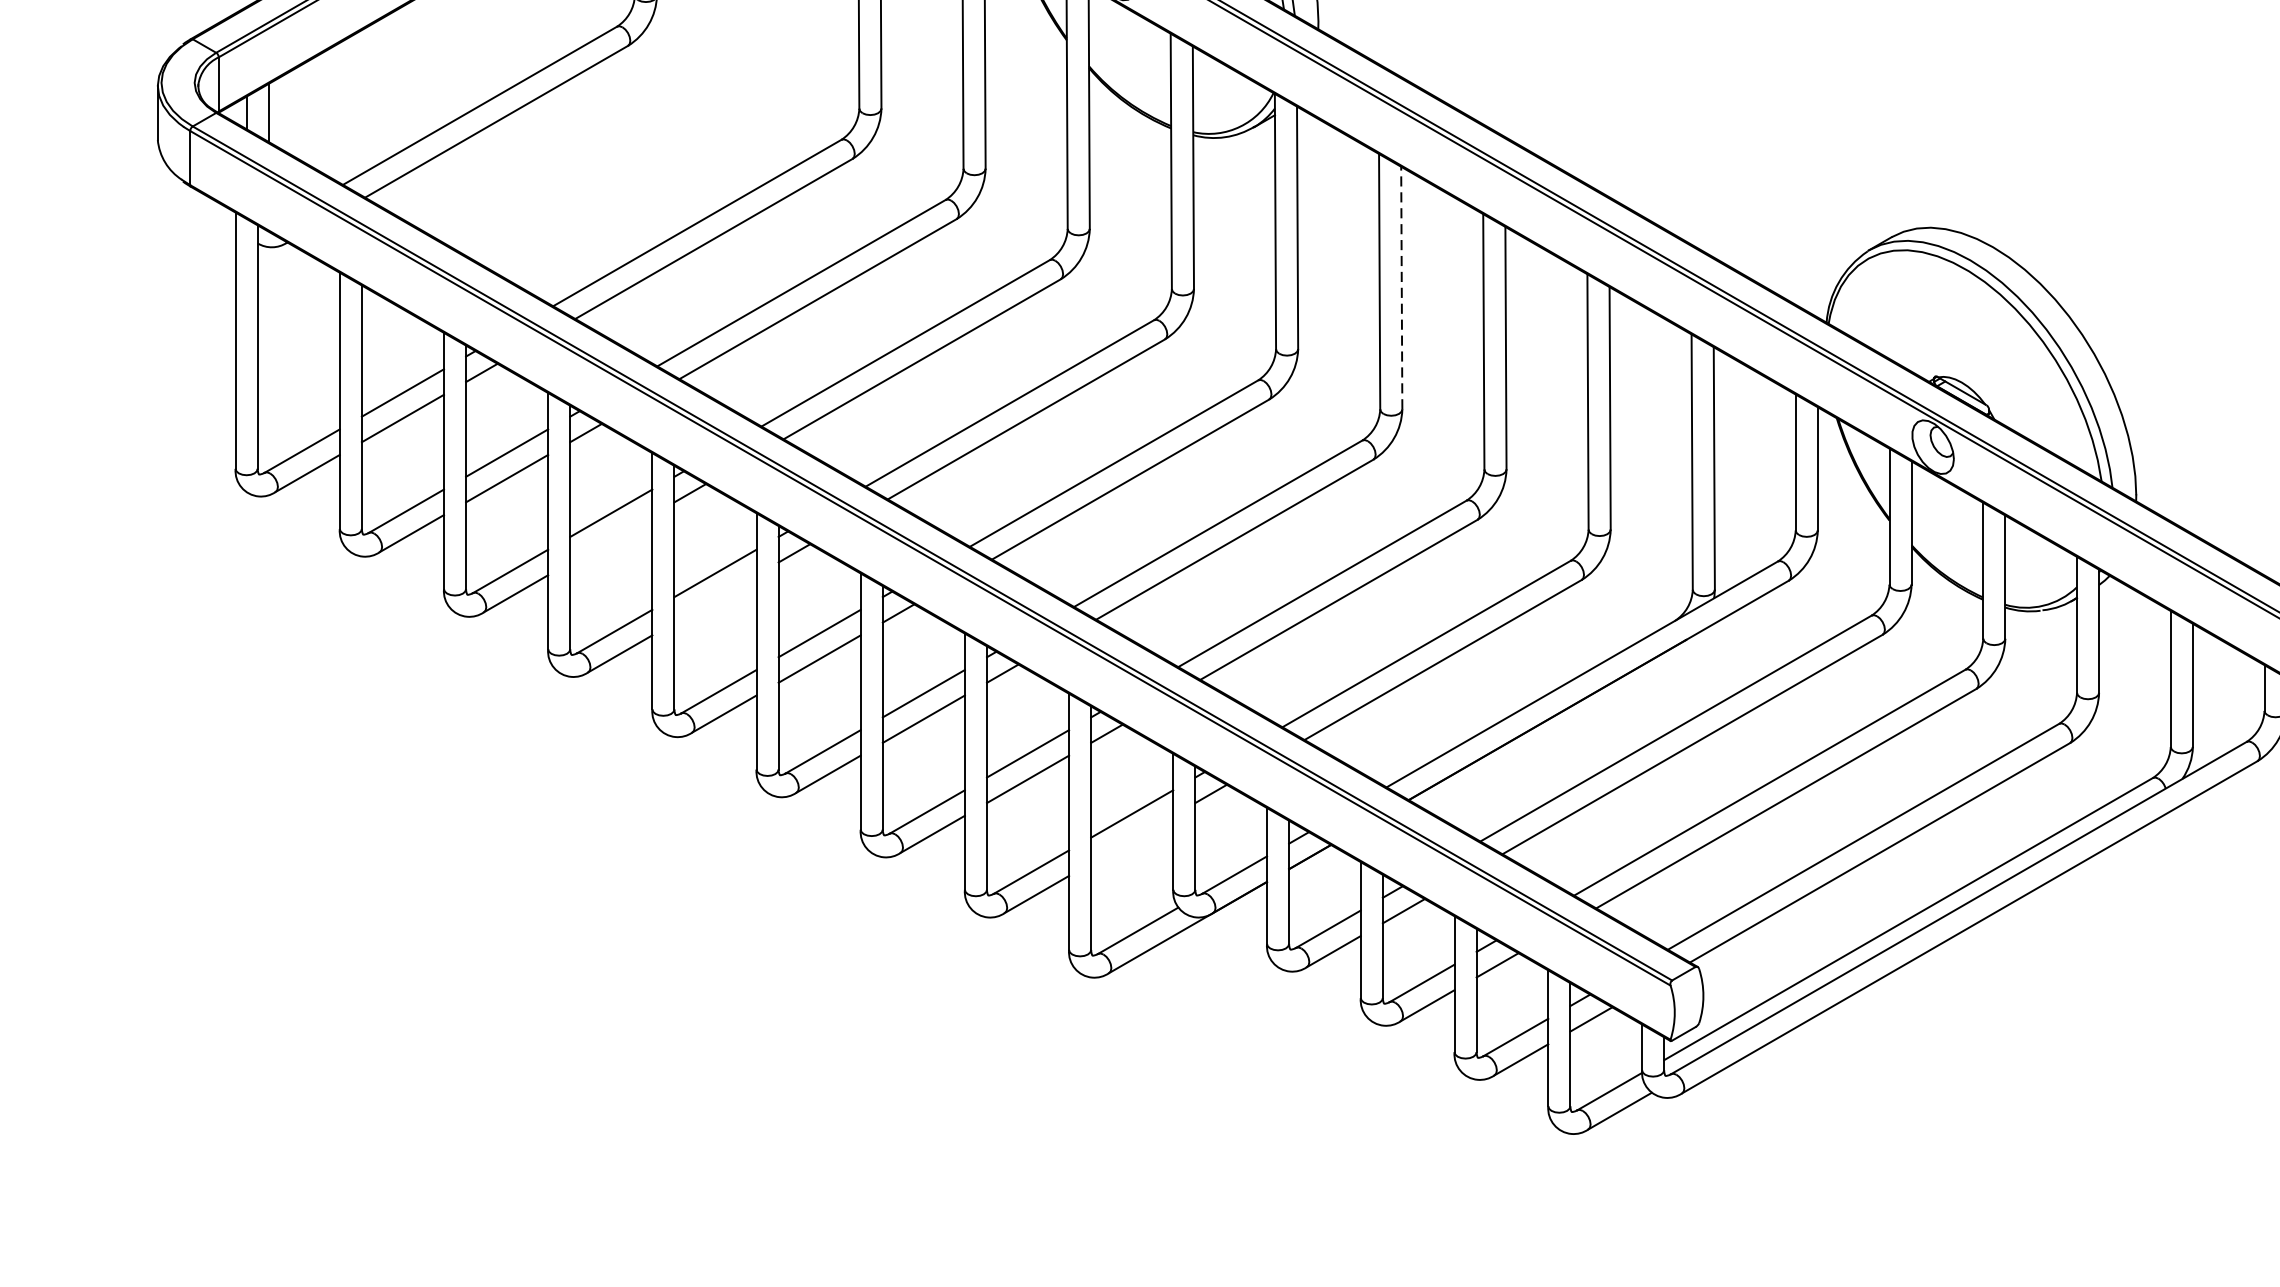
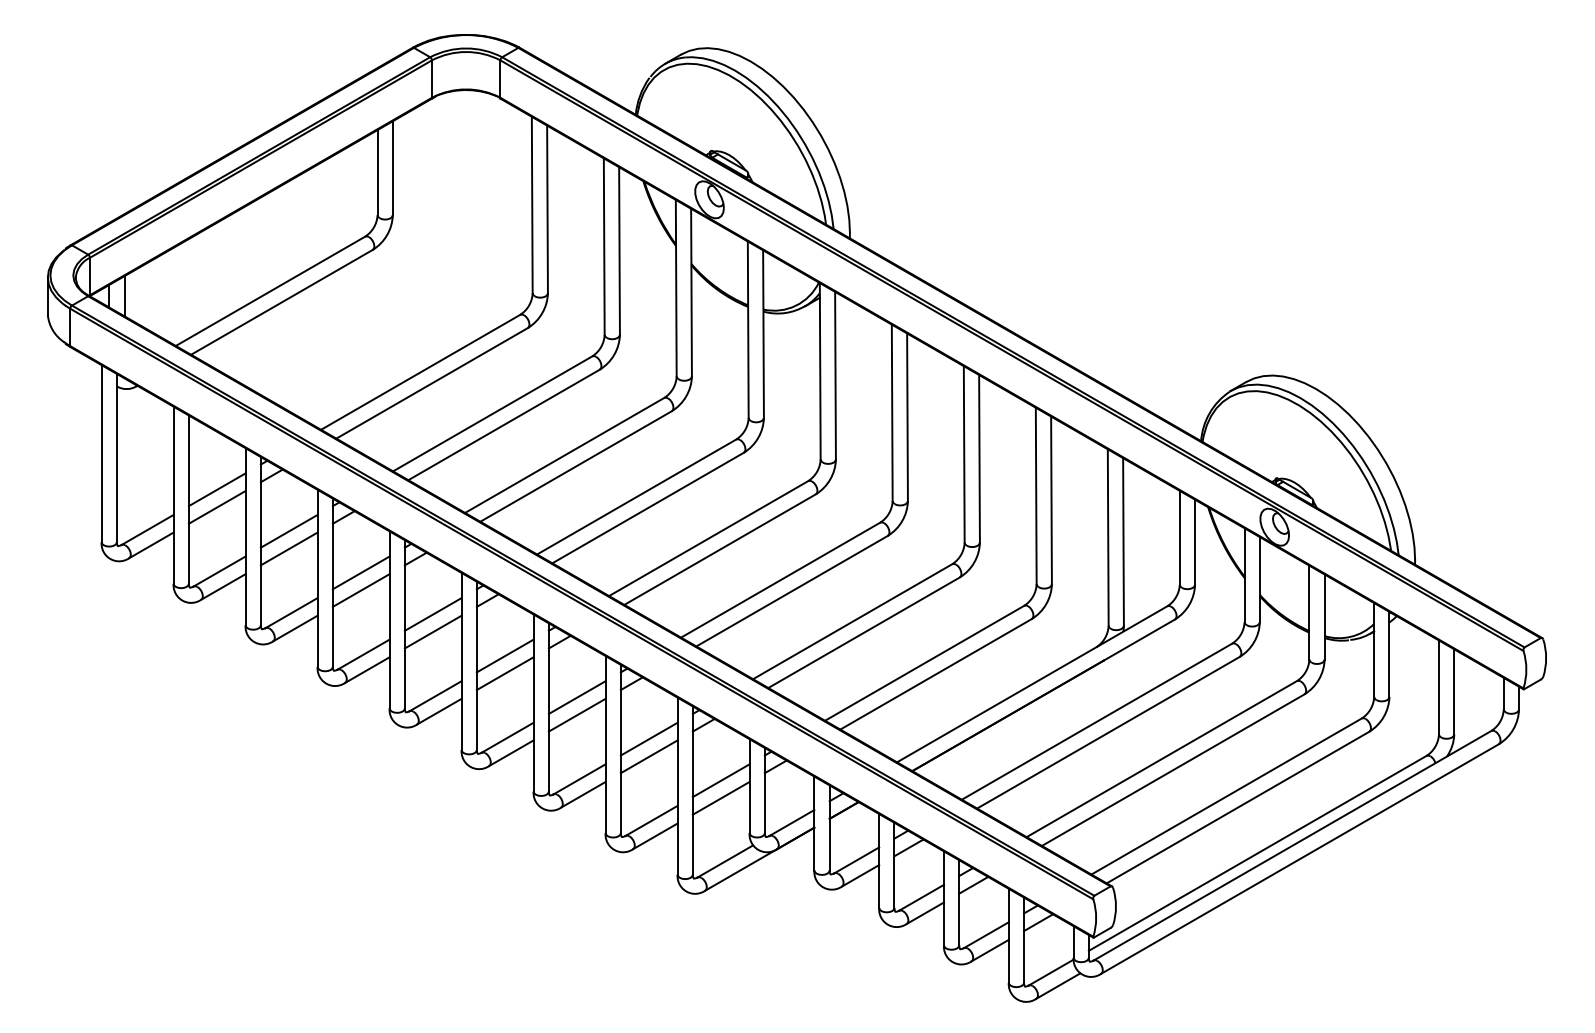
line: (1401, 288) -> (907, 417), dashed -> solid
line: (610, 538) -> (360, 590), added
line: (714, 598) -> (432, 631), added
line: (1131, 838) -> (720, 797), added

